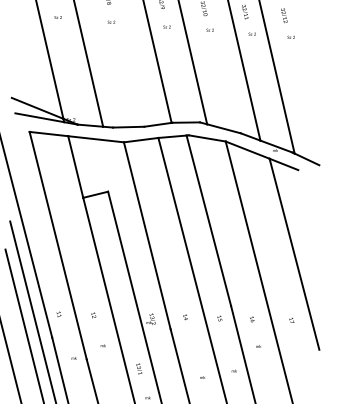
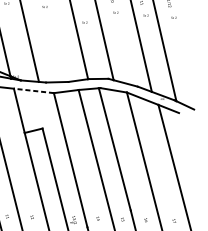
text: (166, 26) -> (84, 22), moved
line: (95, 139) -> (33, 91), solid -> dashed

